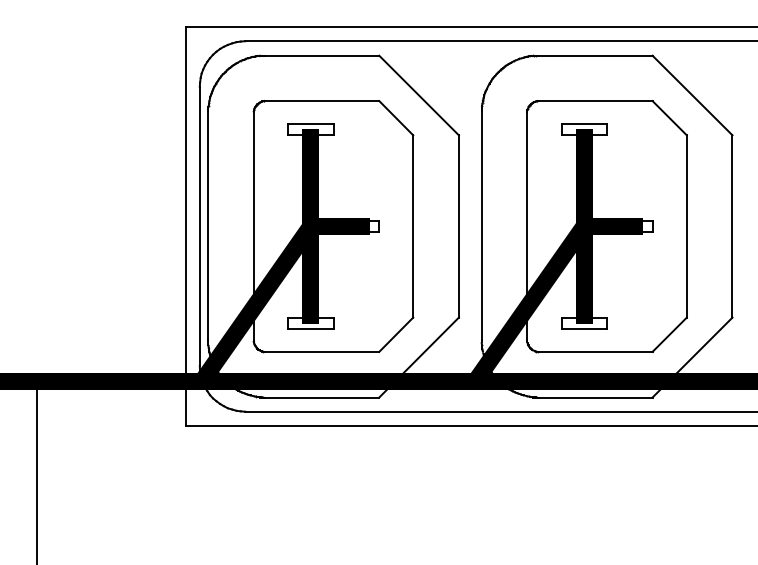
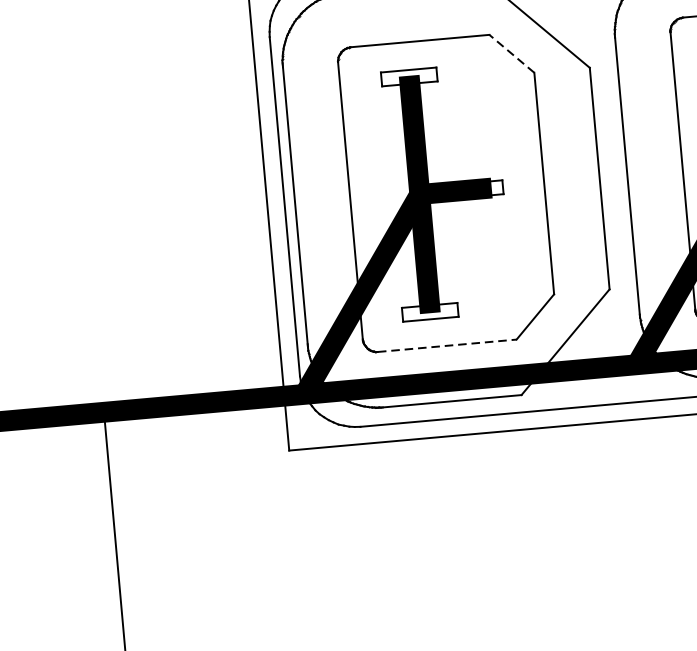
line: (395, 117) -> (510, 53), solid -> dashed
line: (322, 351) -> (447, 345), solid -> dashed

